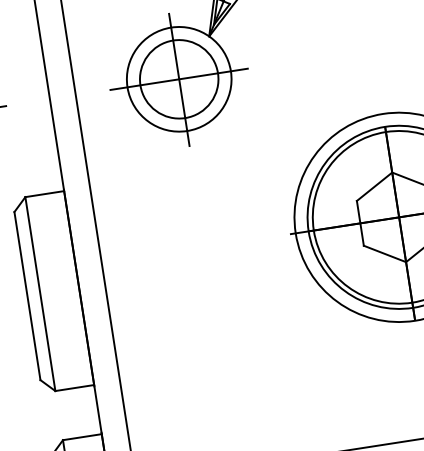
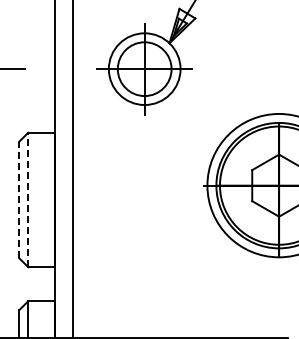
line: (40, 293) -> (28, 199), solid -> dashed
line: (27, 295) -> (19, 199), solid -> dashed

